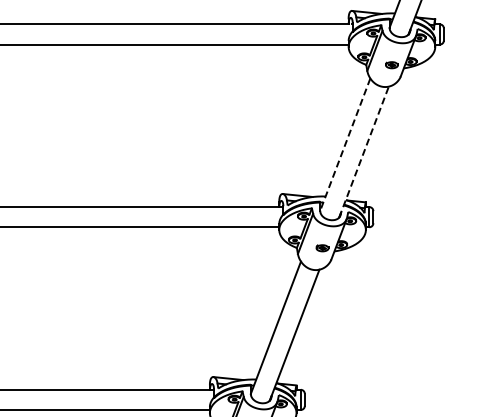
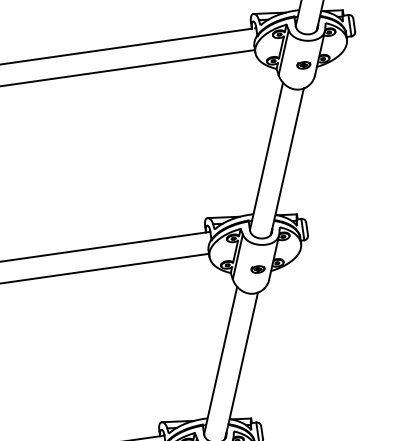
line: (345, 144) -> (266, 156), dashed -> solid
line: (364, 151) -> (287, 160), dashed -> solid

